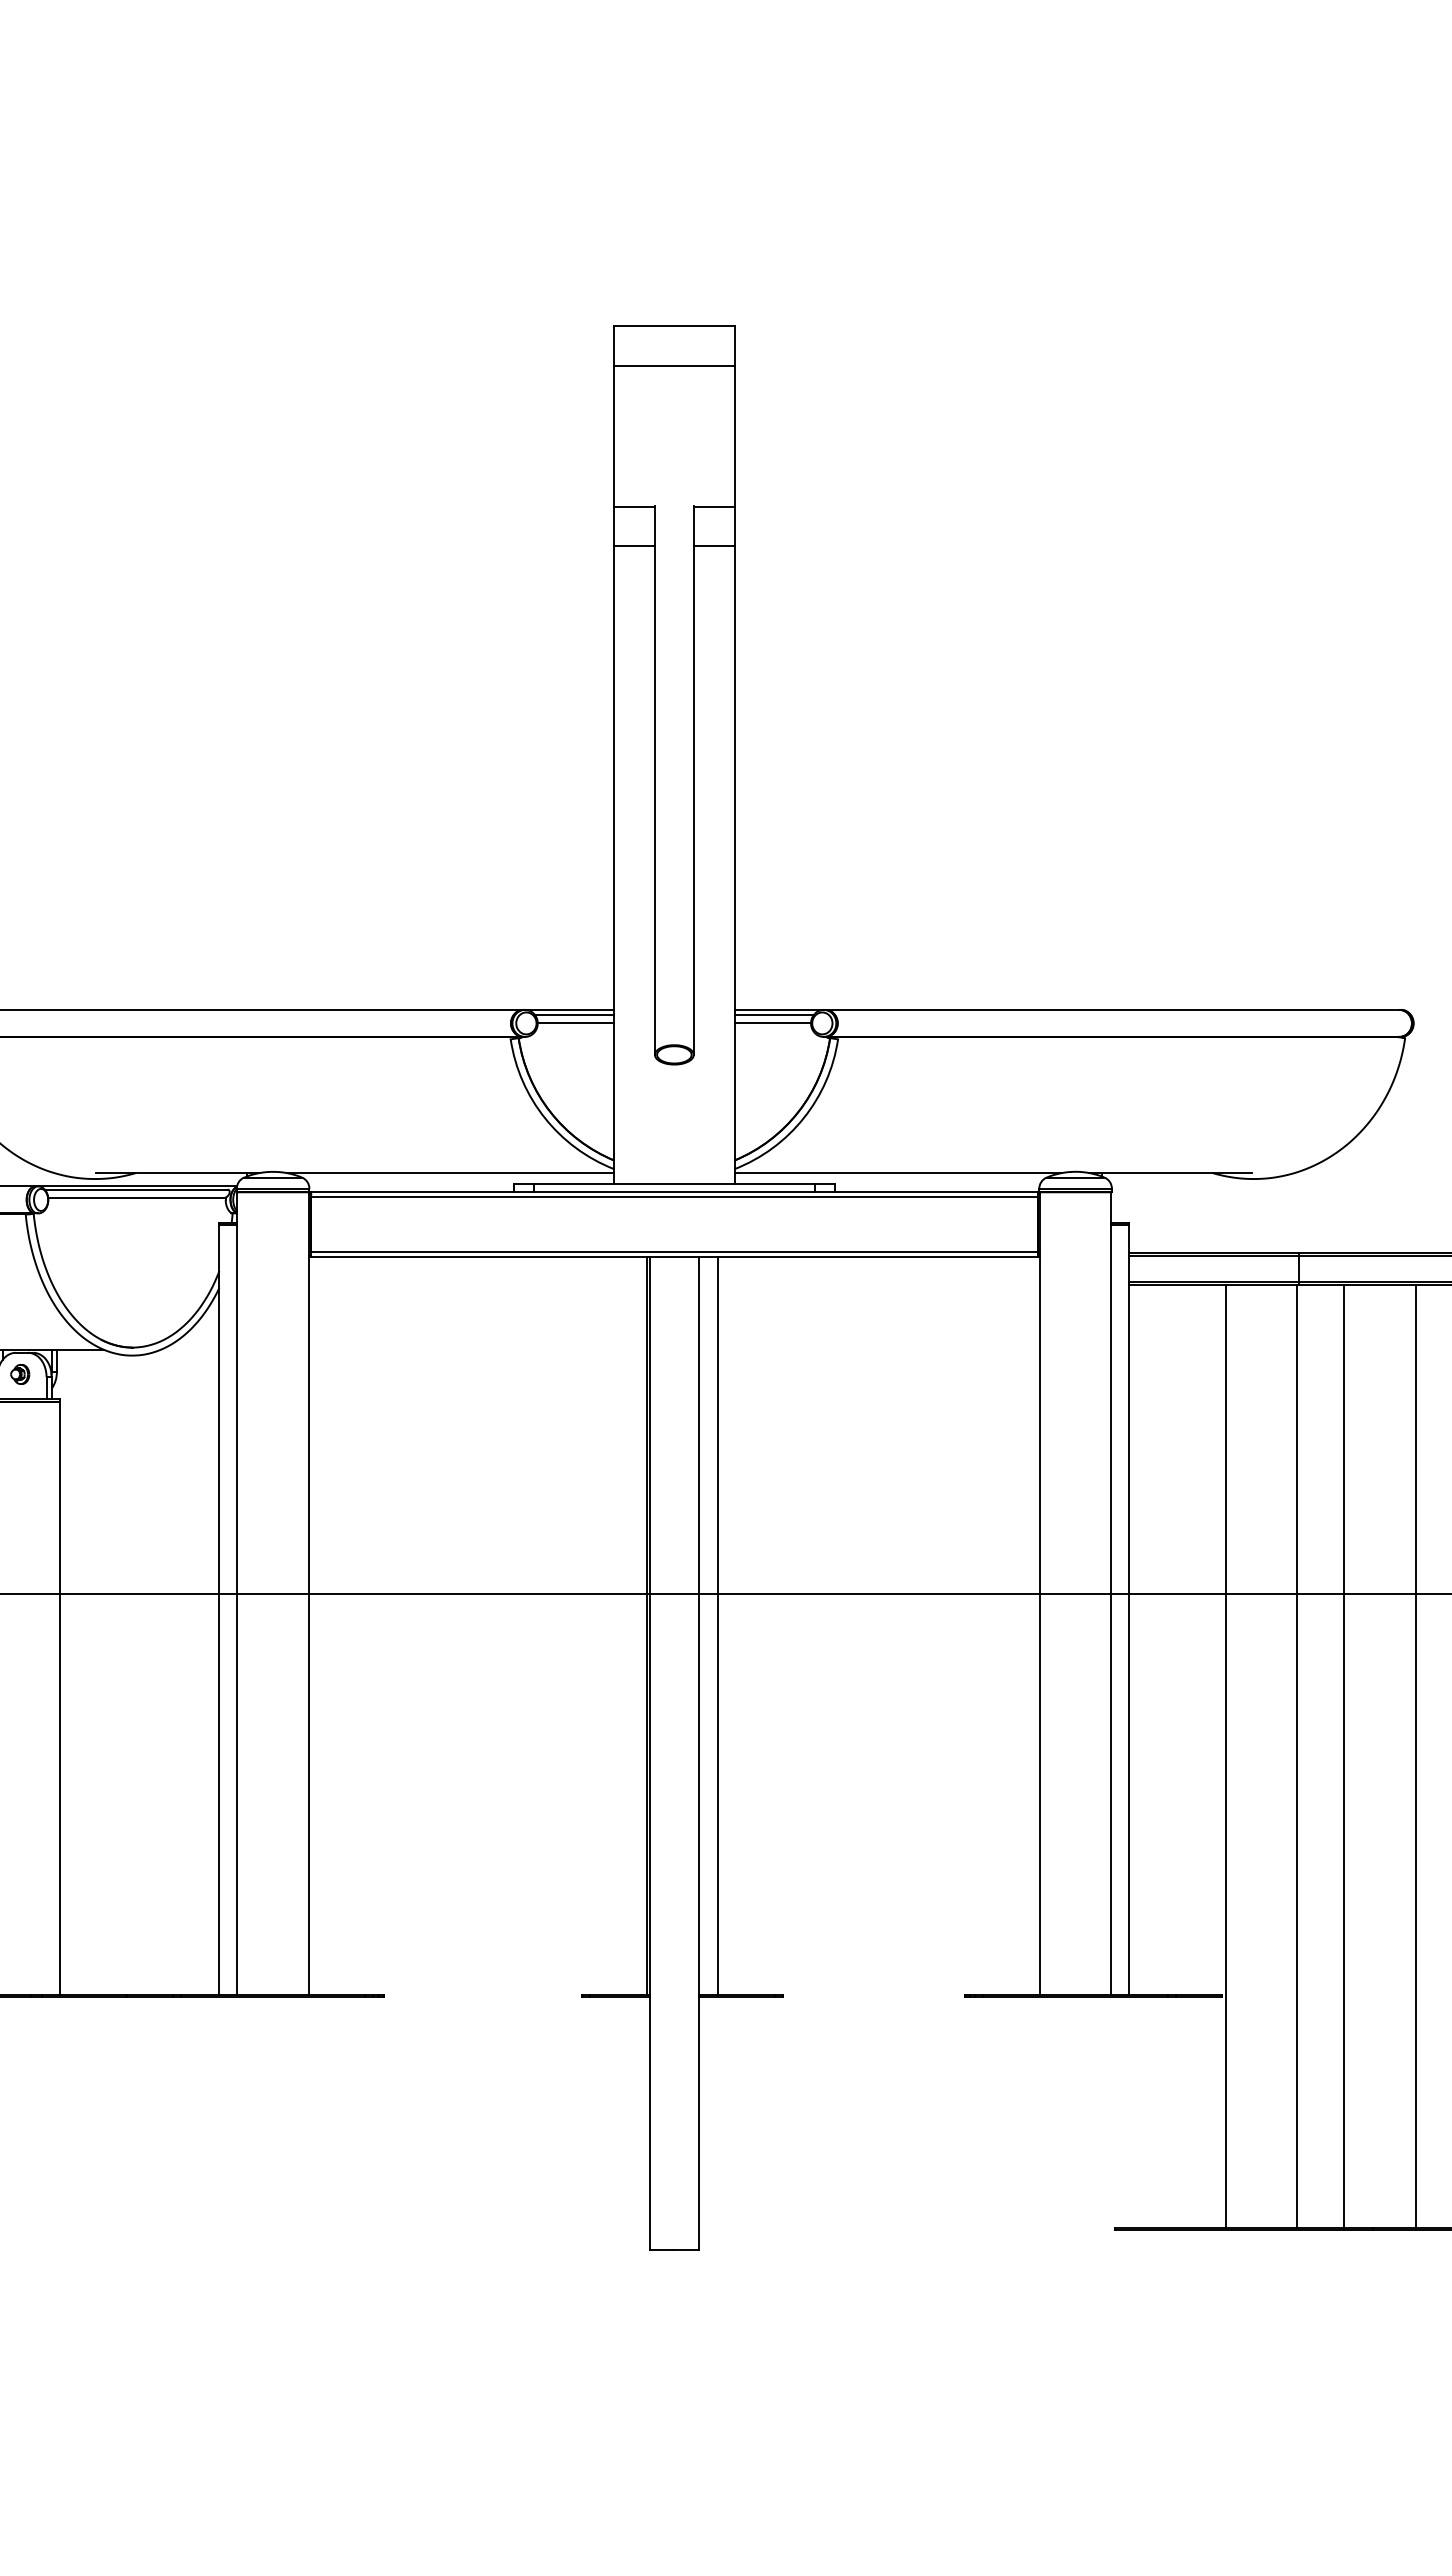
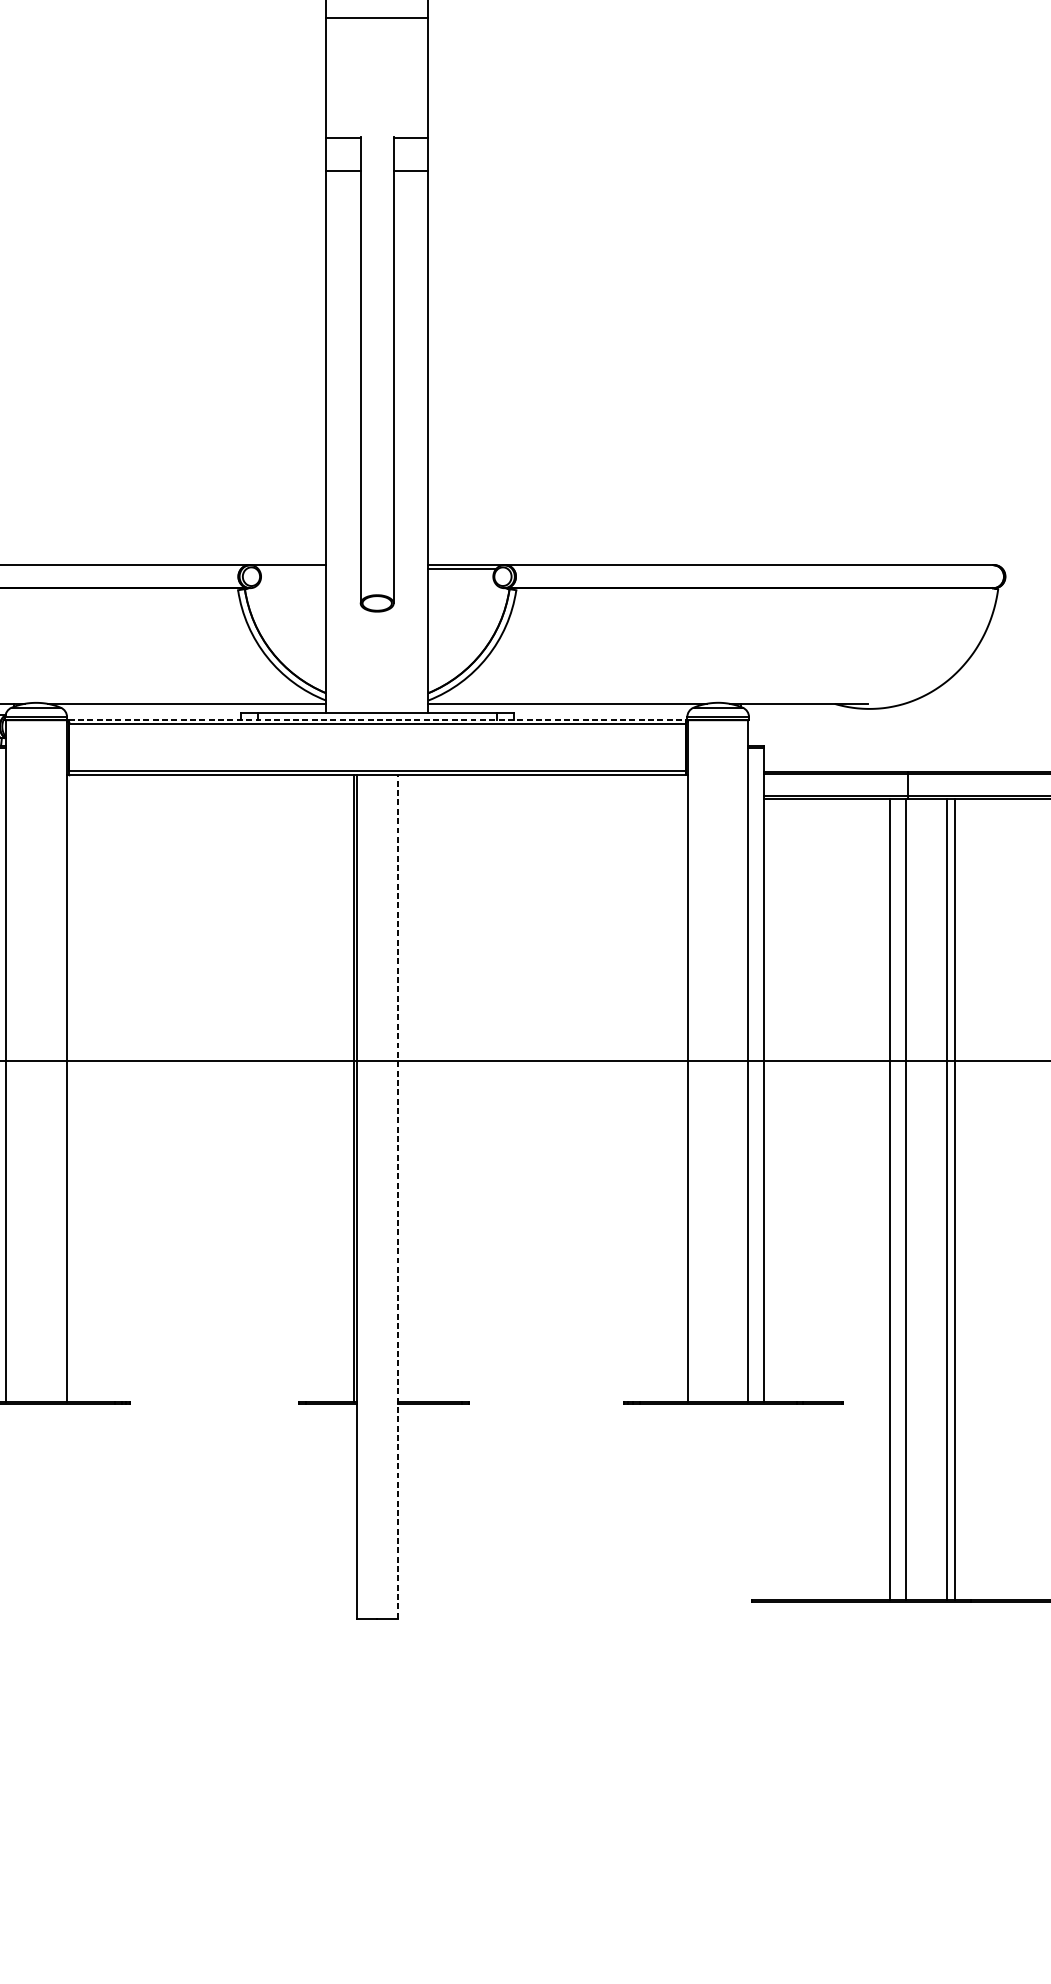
line: (574, 1014) -> (292, 569), removed
line: (575, 1022) -> (293, 575), removed
line: (772, 1022) -> (460, 575), removed
line: (674, 1192) -> (377, 720), solid -> dashed
line: (718, 1625) -> (414, 1088), removed
line: (698, 1752) -> (397, 1196), solid -> dashed
line: (1225, 1755) -> (889, 1198), moved
line: (1415, 1755) -> (955, 1198), moved

